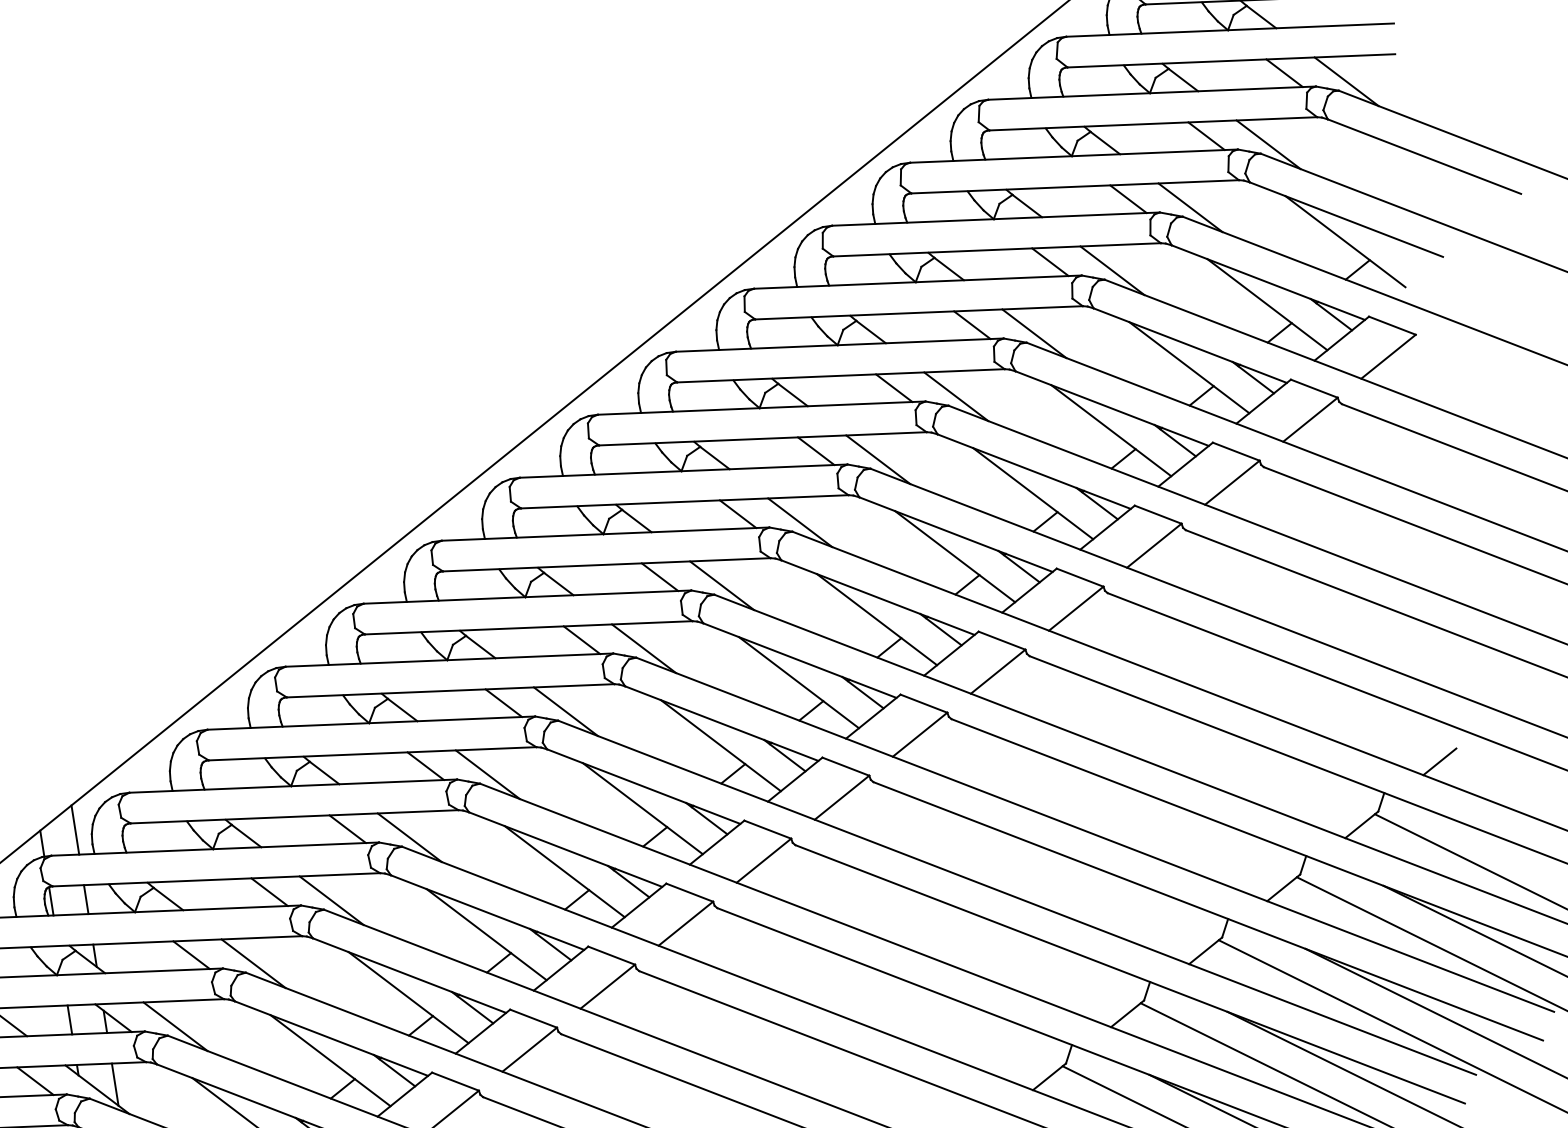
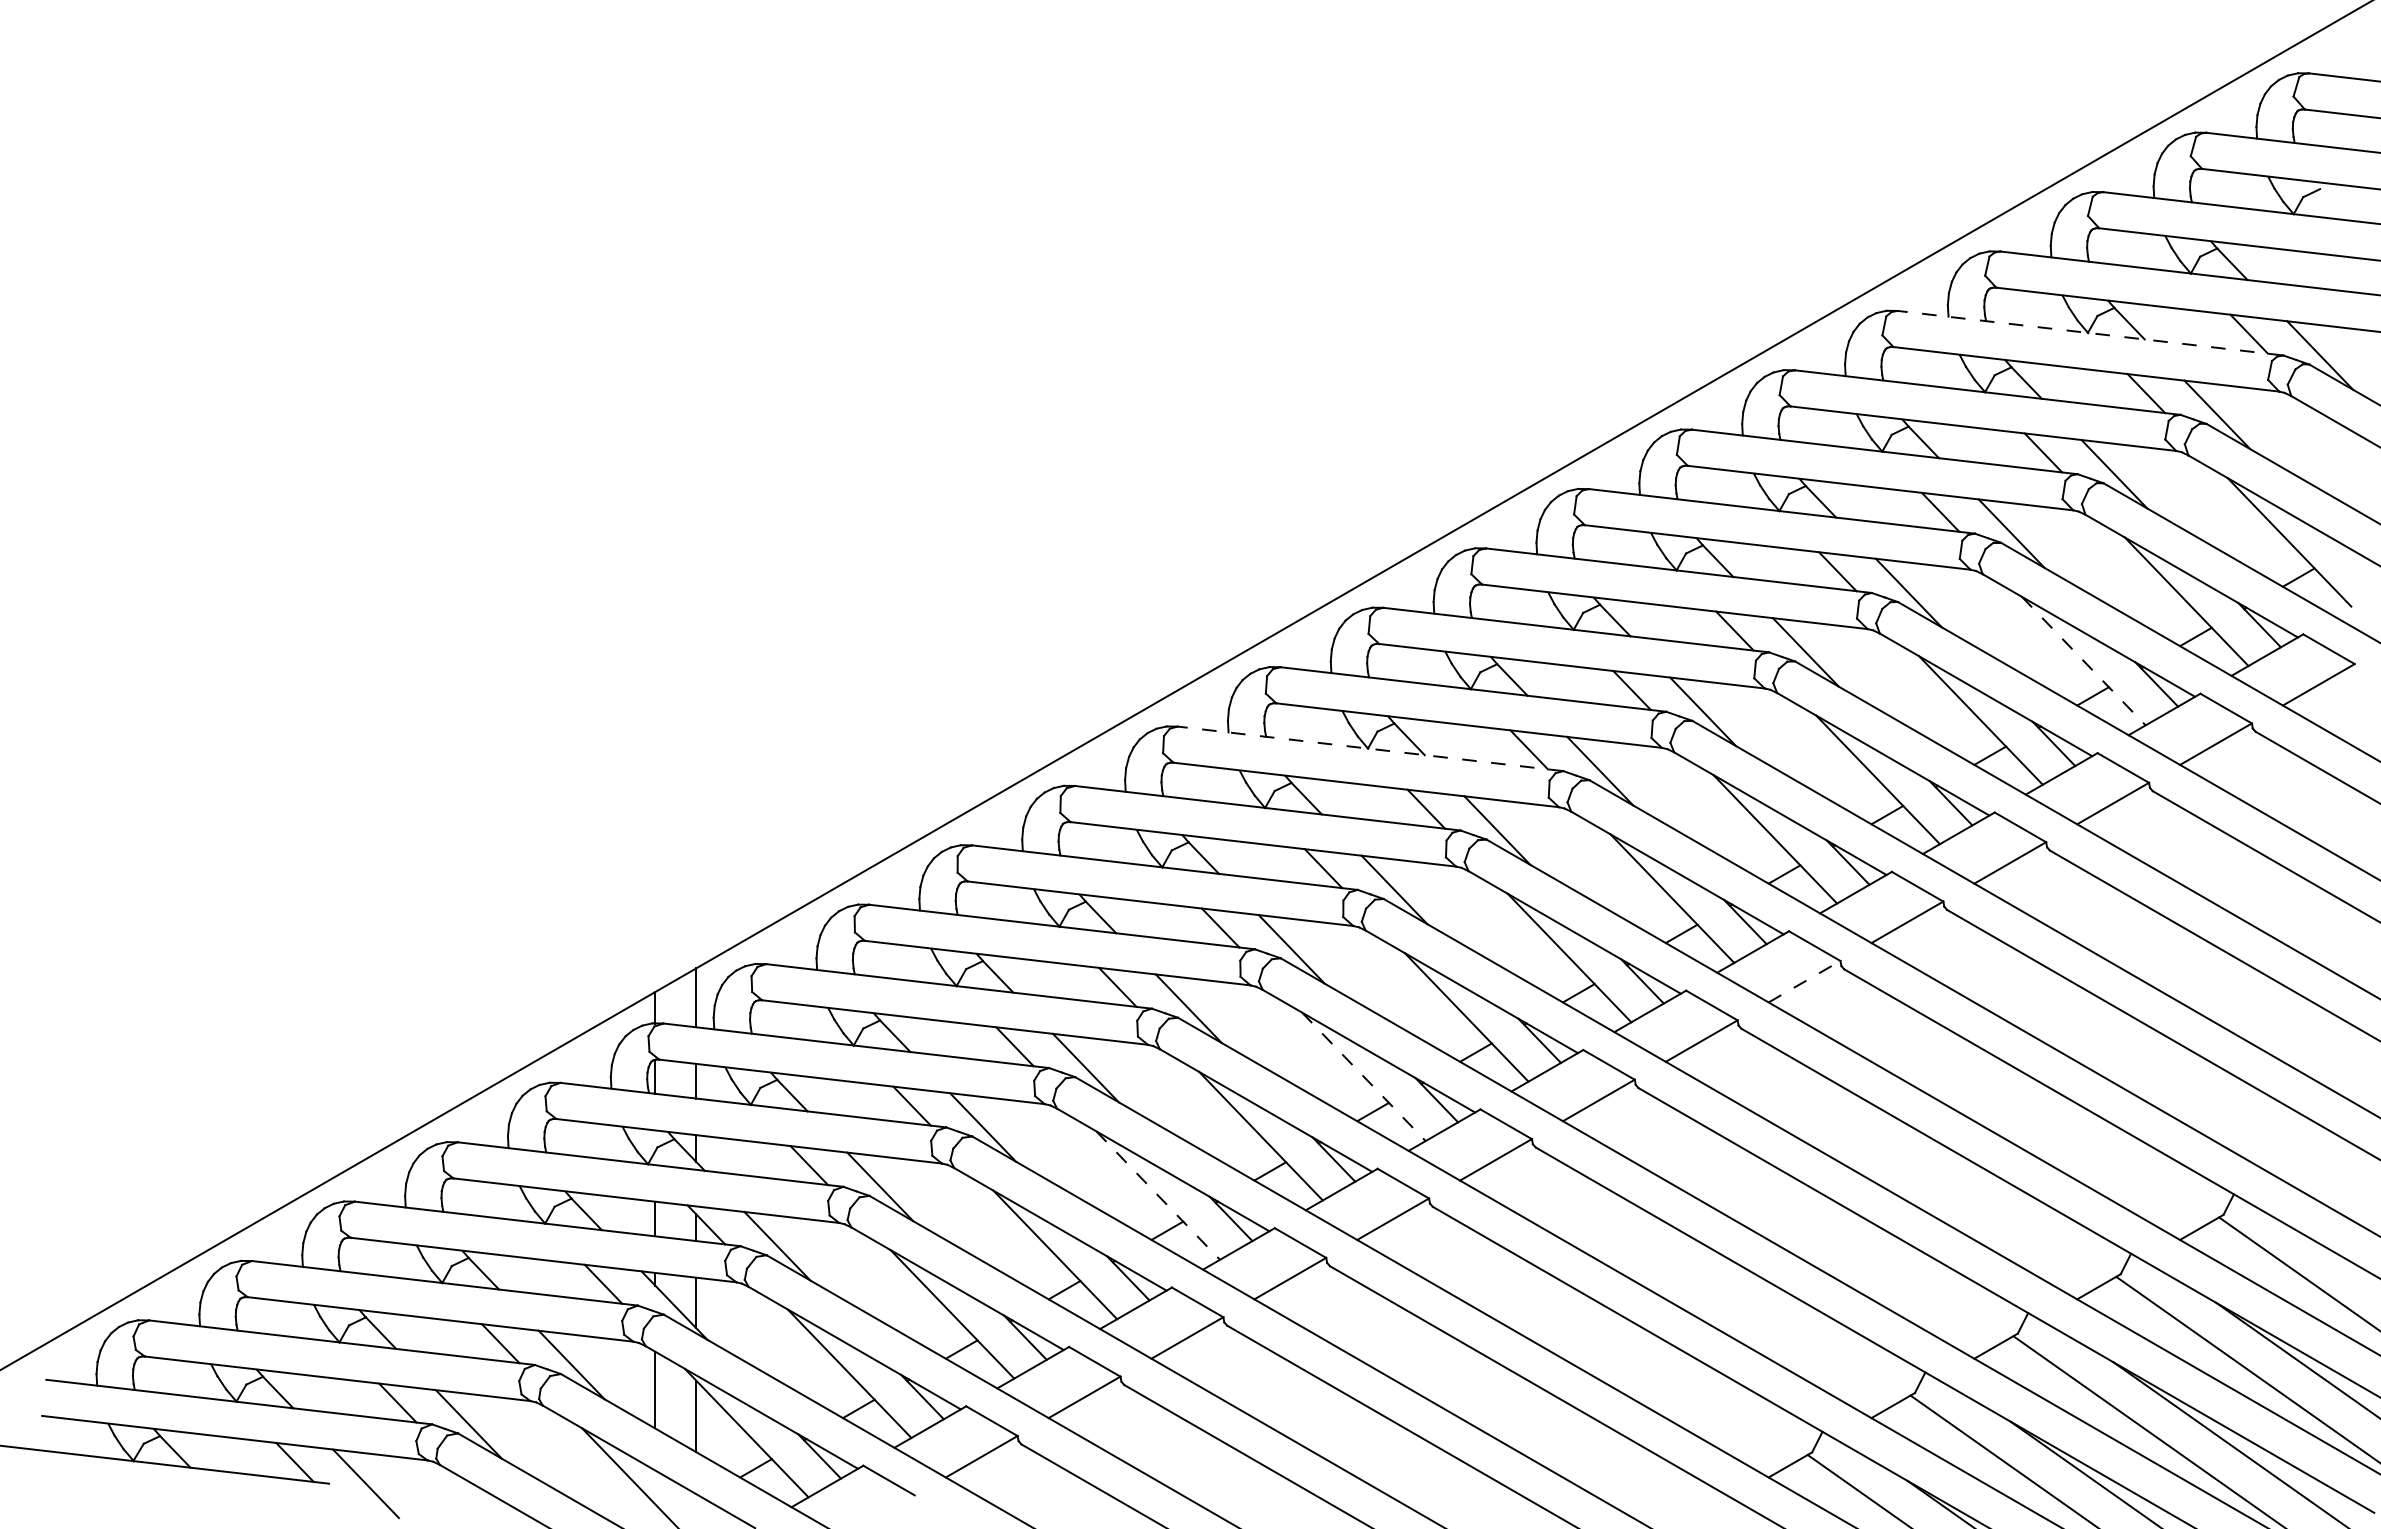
line: (1152, 93) -> (2090, 333), solid -> dashed
line: (1189, 367) -> (2084, 661), solid -> dashed
line: (605, 533) -> (1370, 748), solid -> dashed
line: (998, 671) -> (1804, 981), solid -> dashed
line: (1439, 761) -> (2304, 1167), removed
line: (643, 809) -> (1364, 1077), solid -> dashed
line: (486, 934) -> (1158, 1195), solid -> dashed

